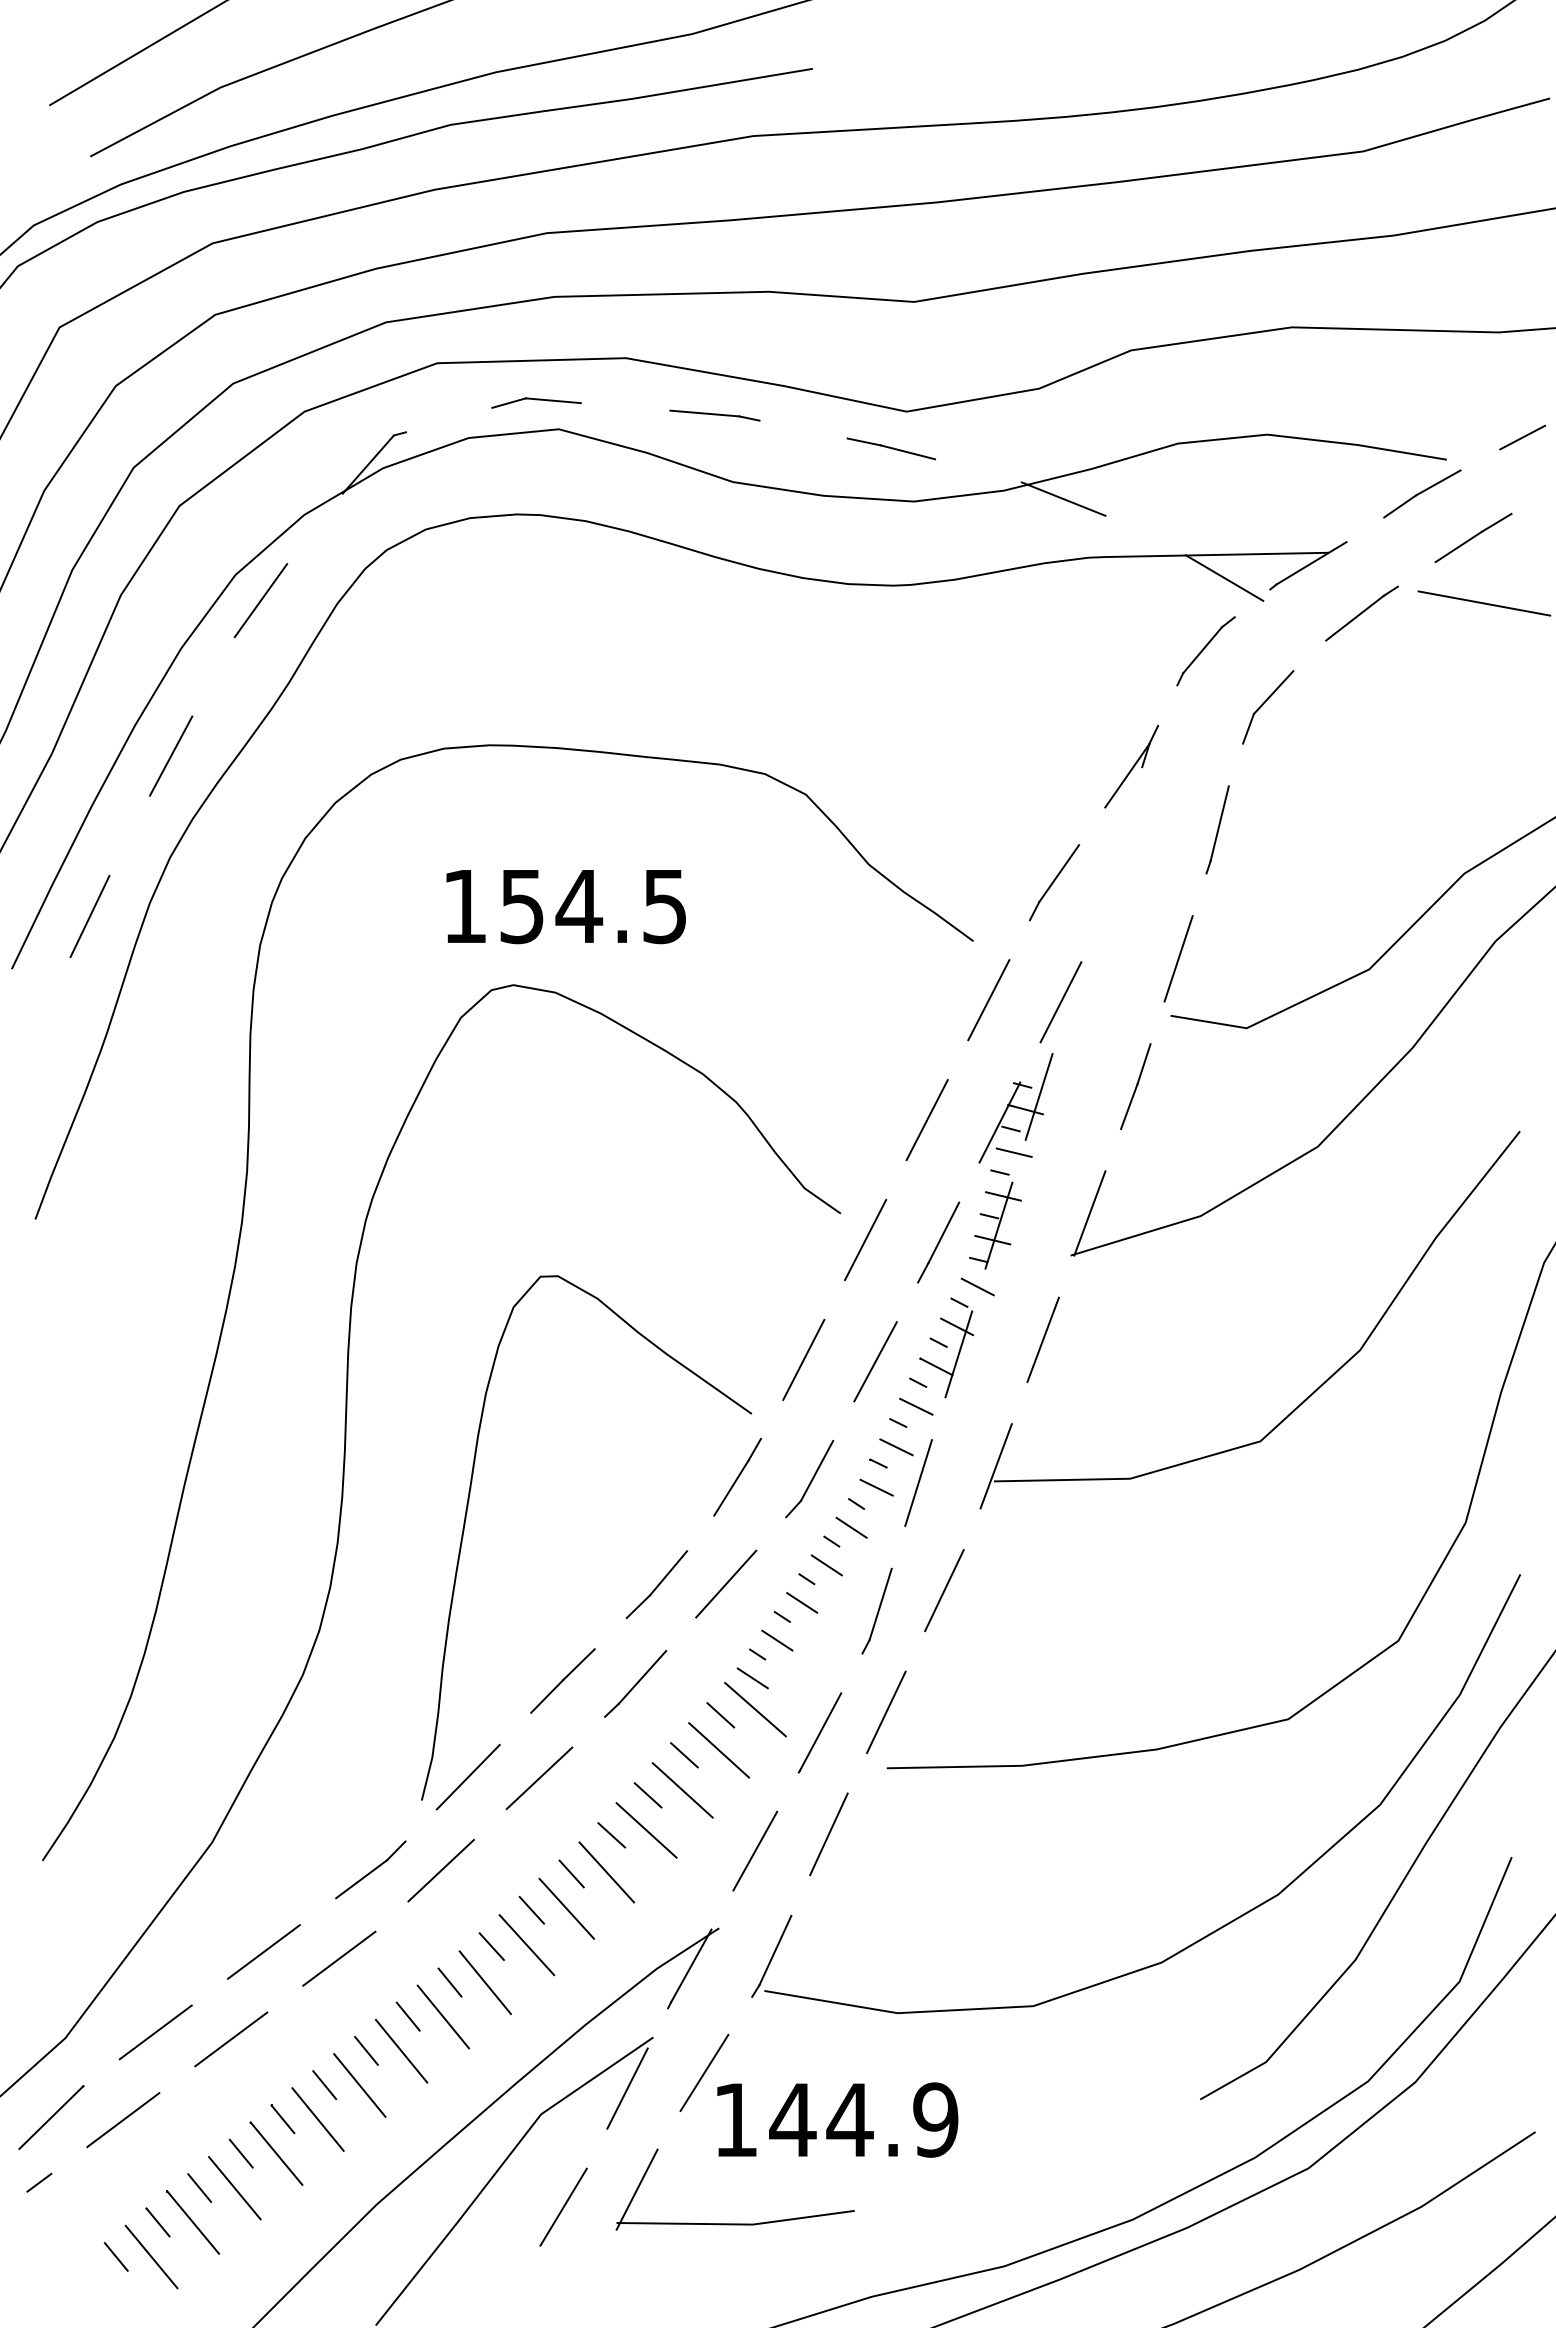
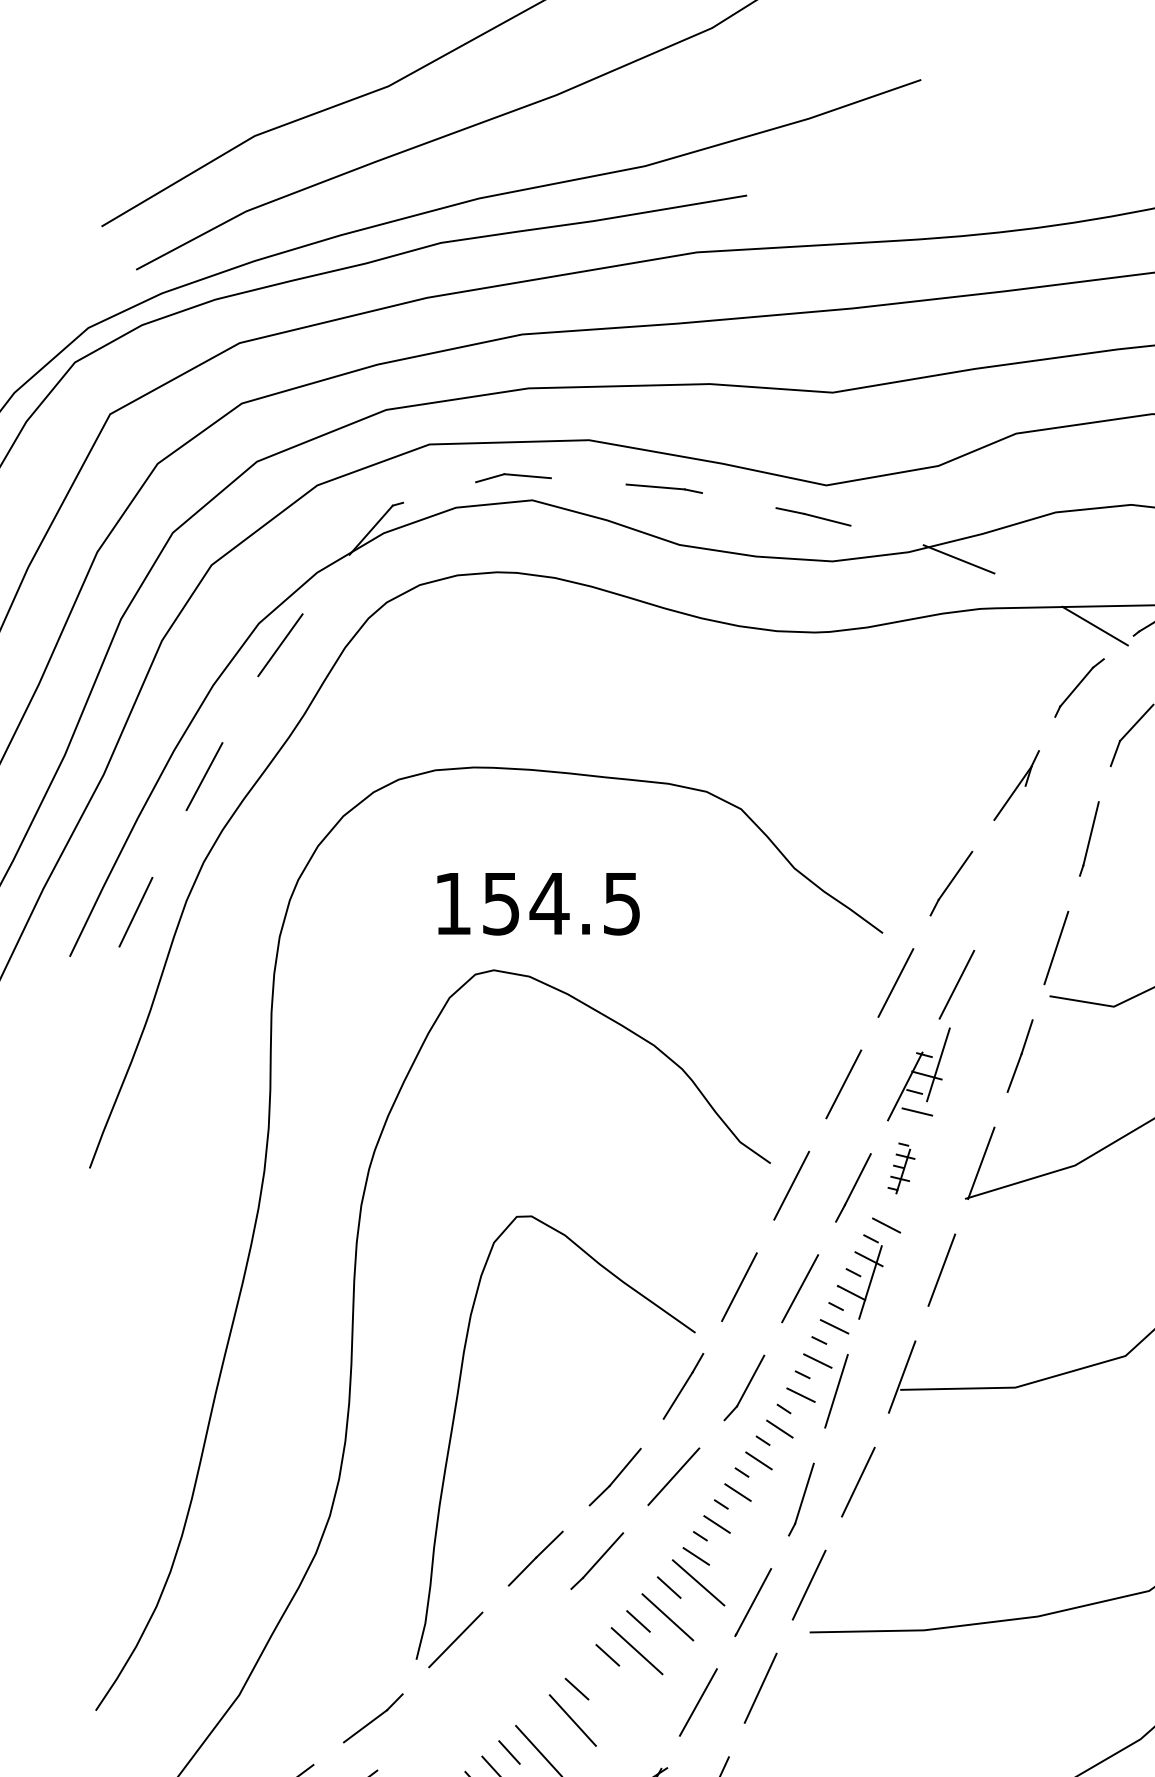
part: (995, 1219) -> (901, 1168), size x0.6
line: (539, 1778) -> (515, 1641), removed
line: (646, 1830) -> (606, 1685), removed
line: (440, 1870) -> (432, 1718), removed
line: (571, 1873) -> (543, 1721), removed

